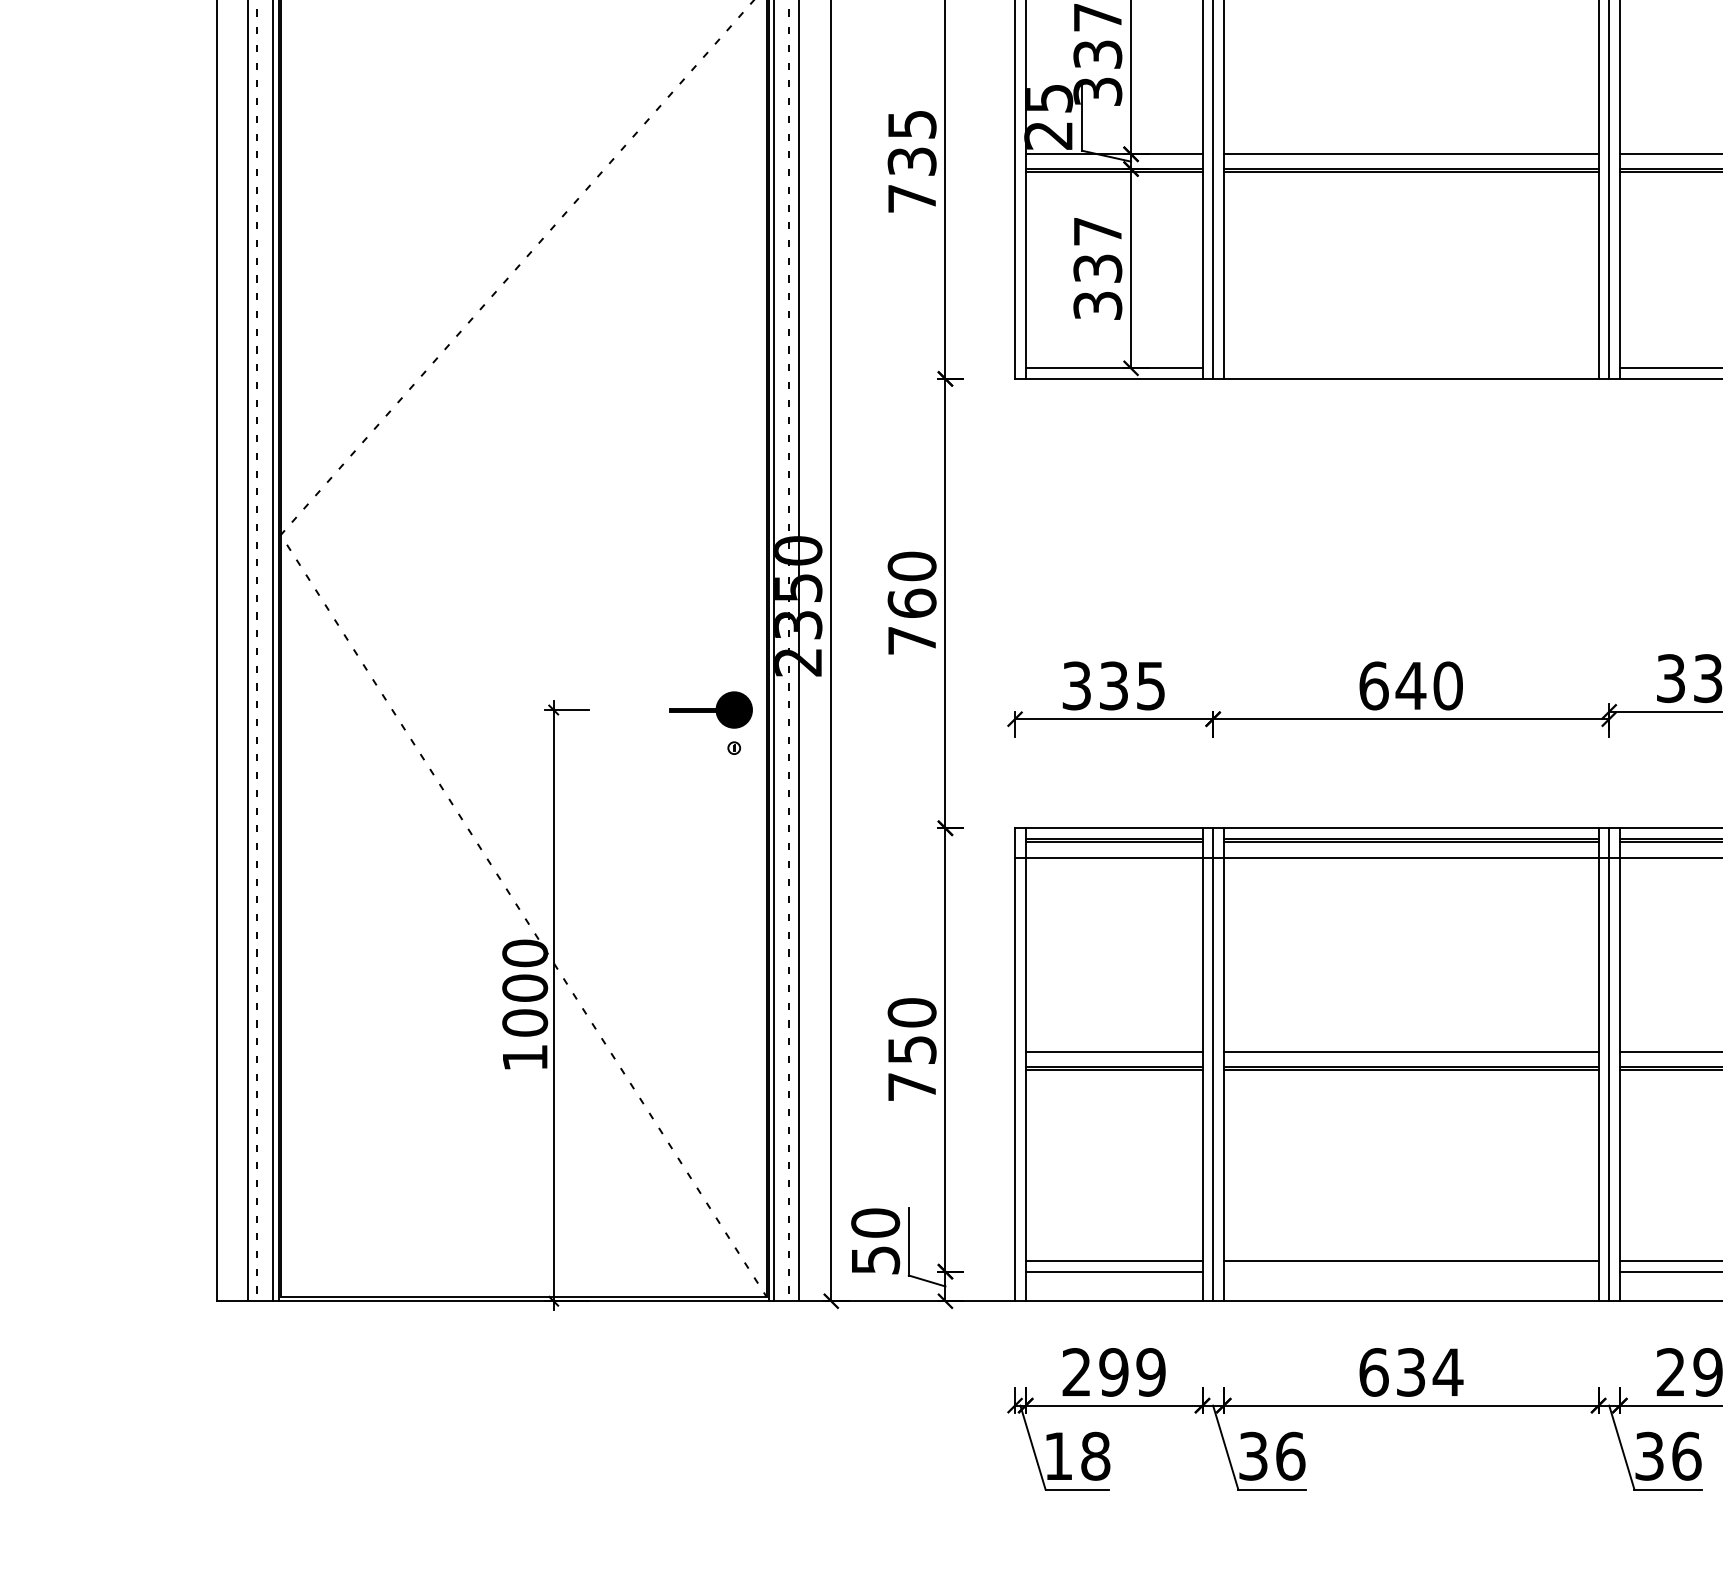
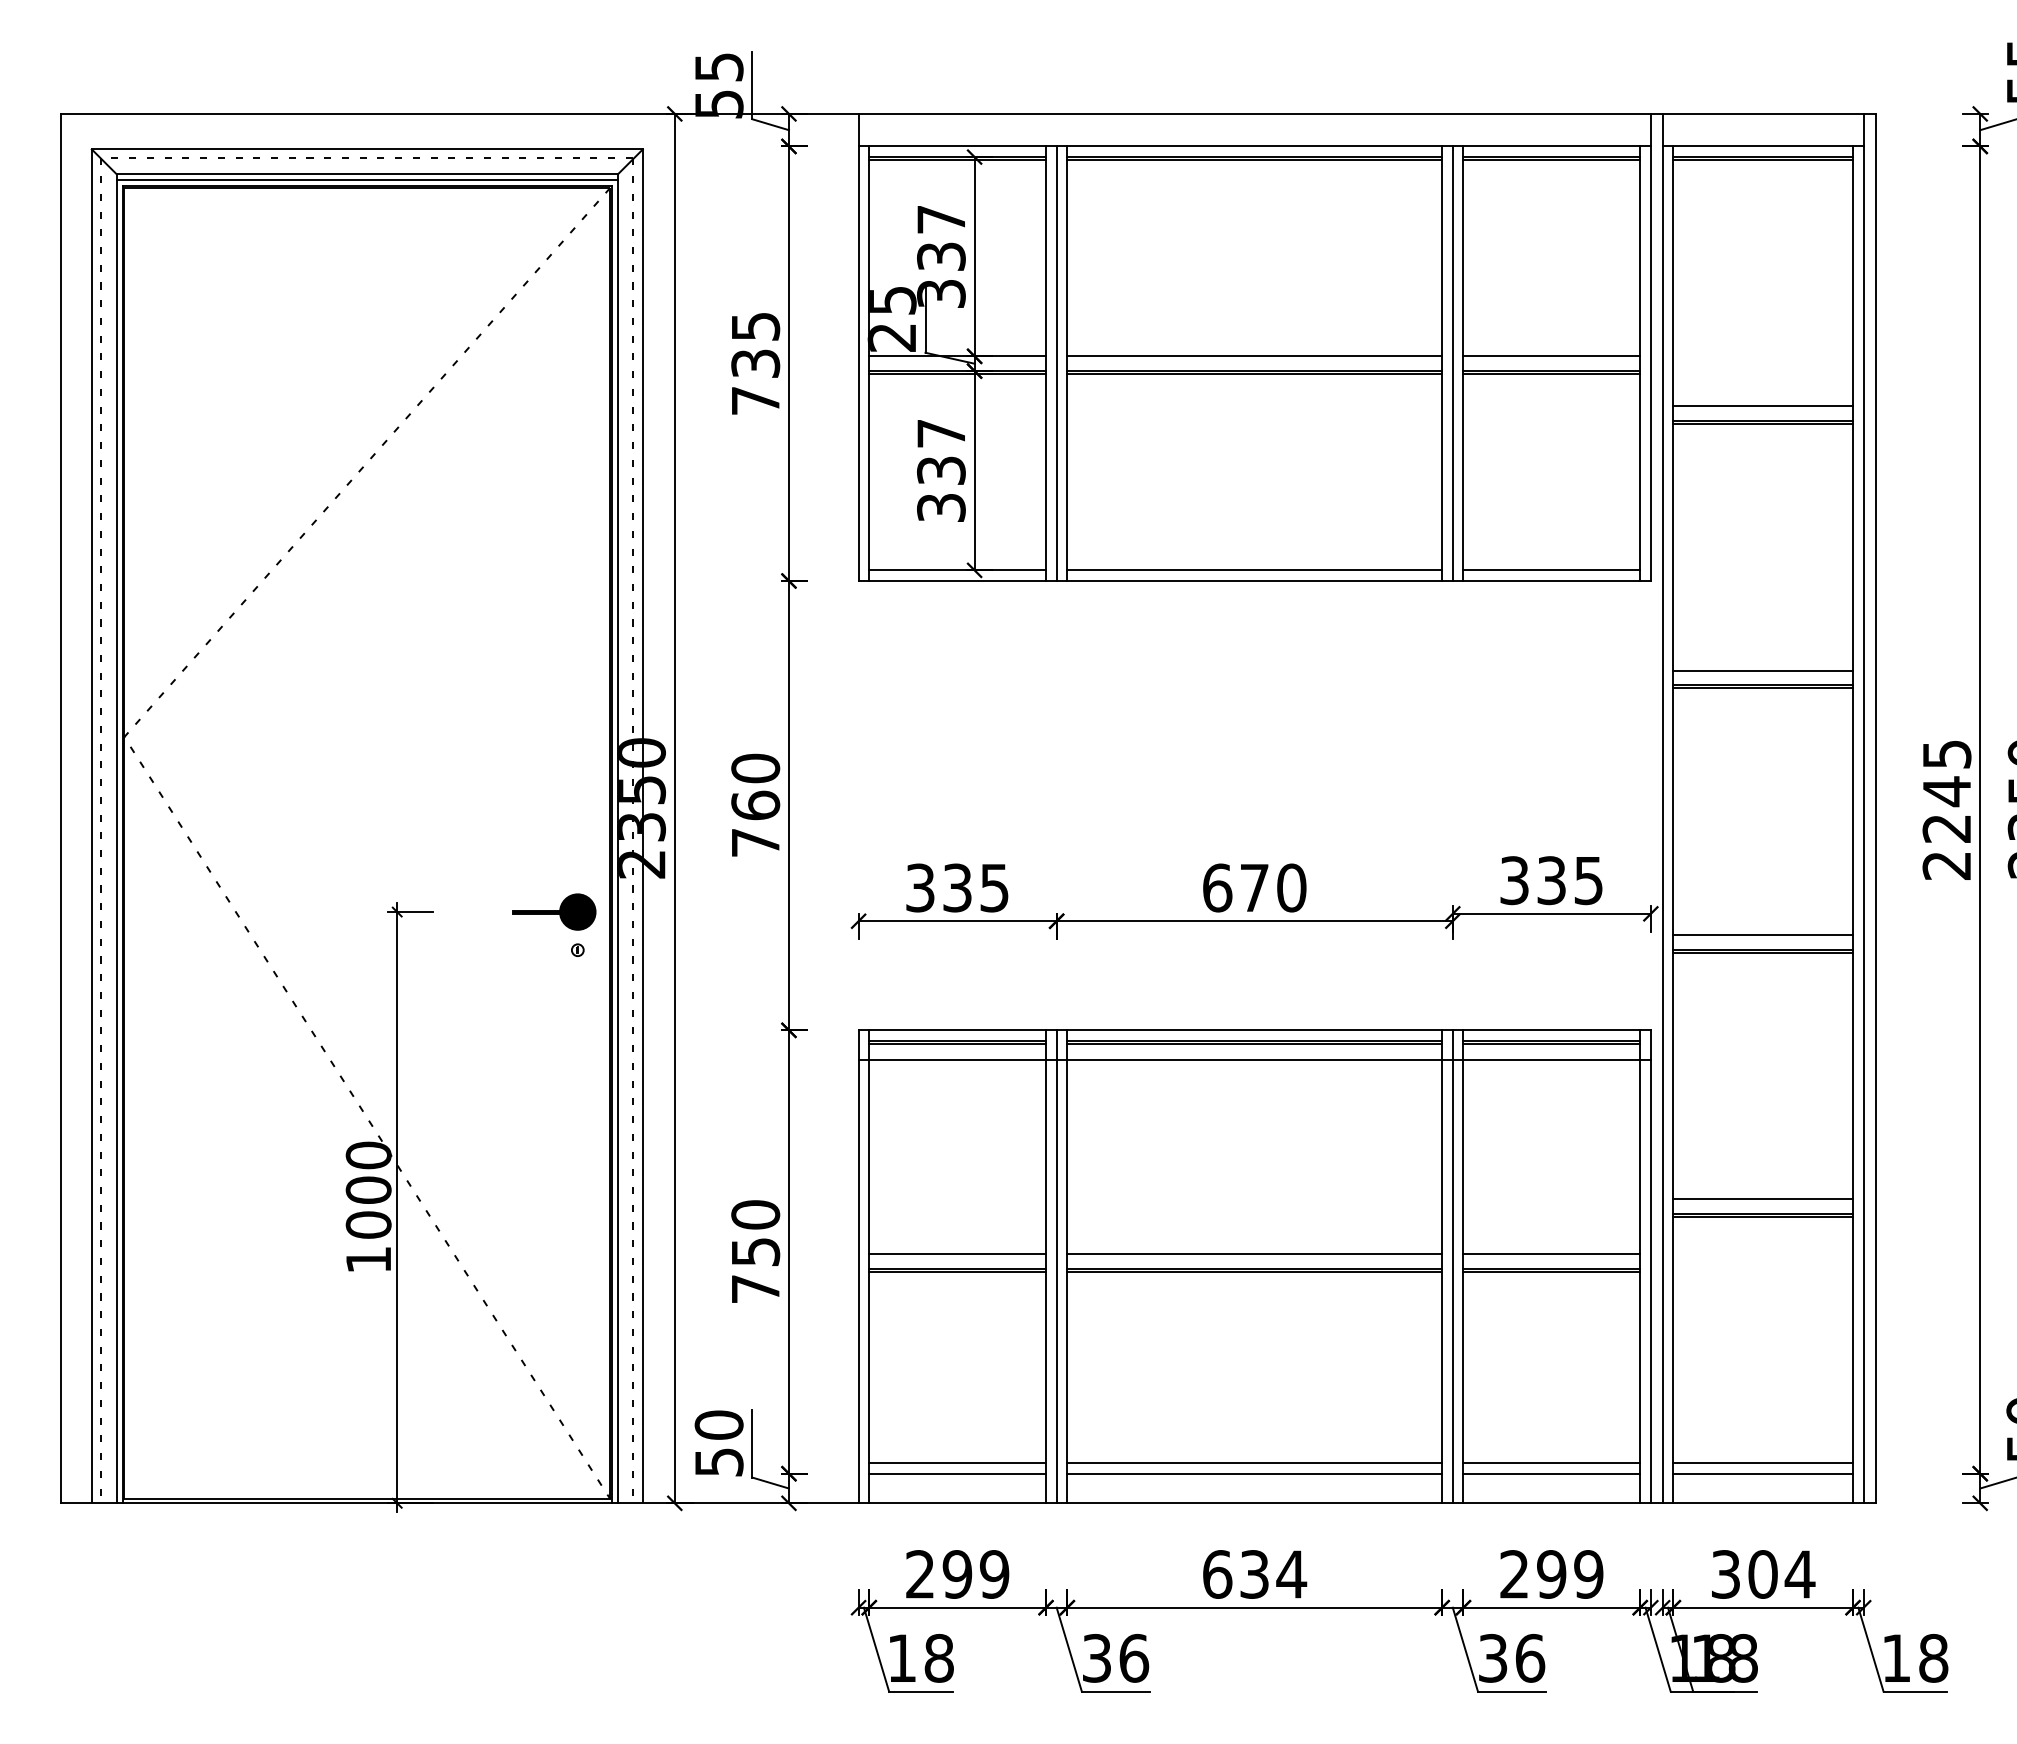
line: (1410, 368) -> (1254, 570), added
text: (1410, 685) -> (1254, 887), 640 -> 670
line: (1410, 1271) -> (1254, 1473), added

